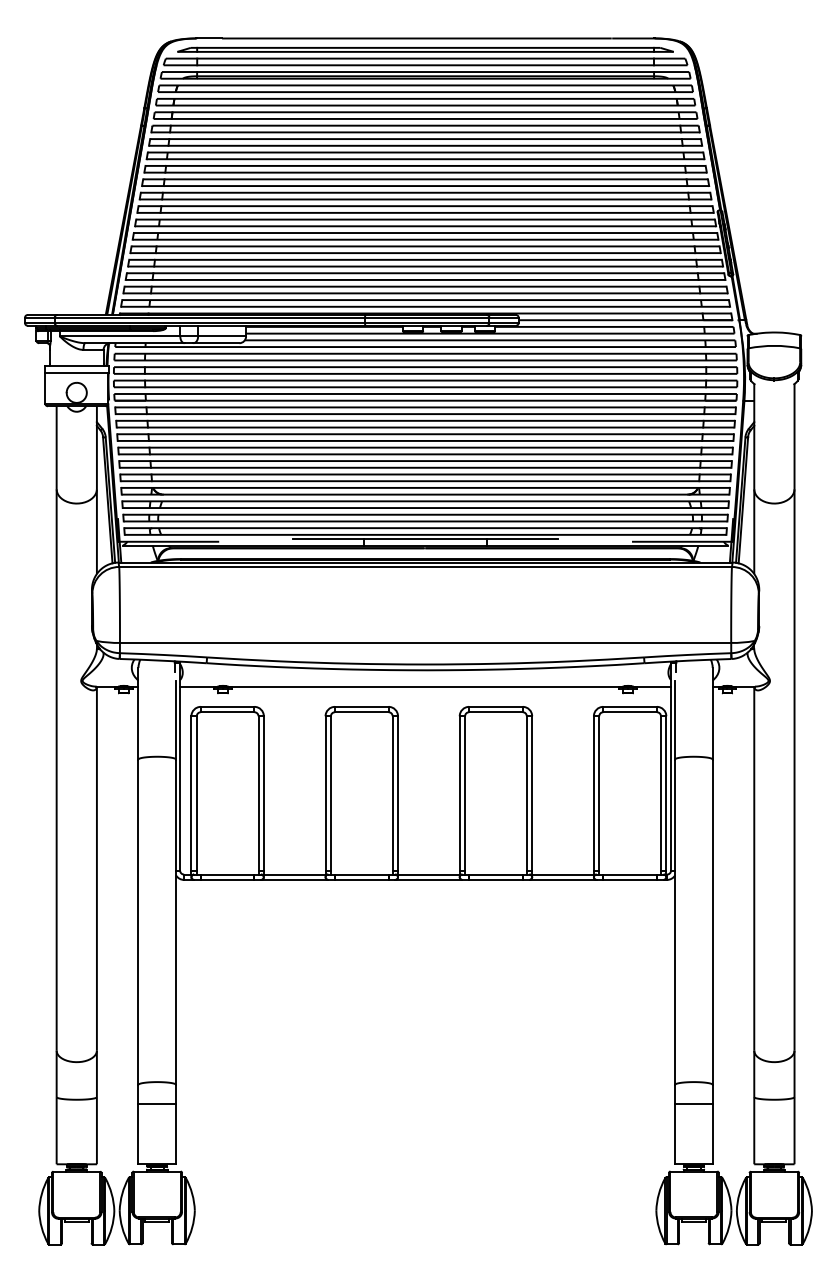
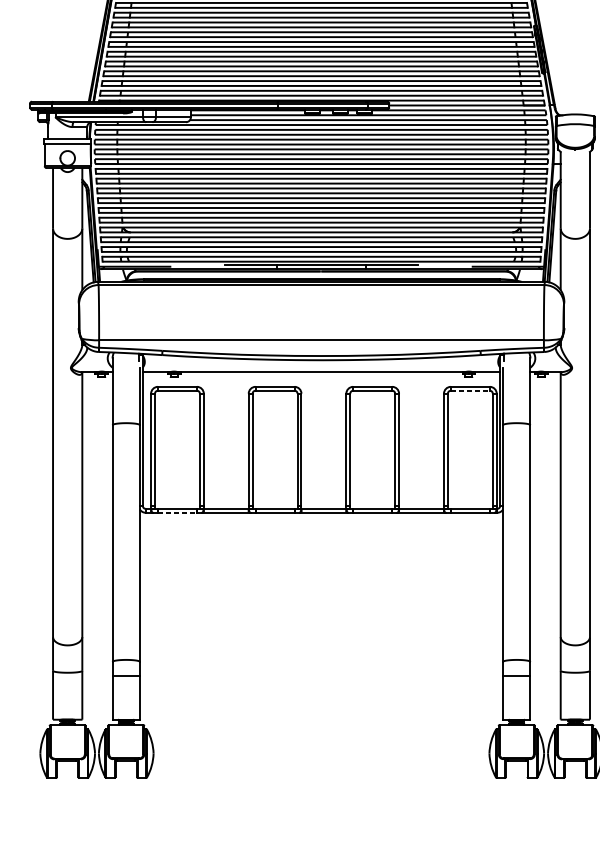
line: (630, 712) -> (470, 390), solid -> dashed
line: (227, 879) -> (177, 512), solid -> dashed

